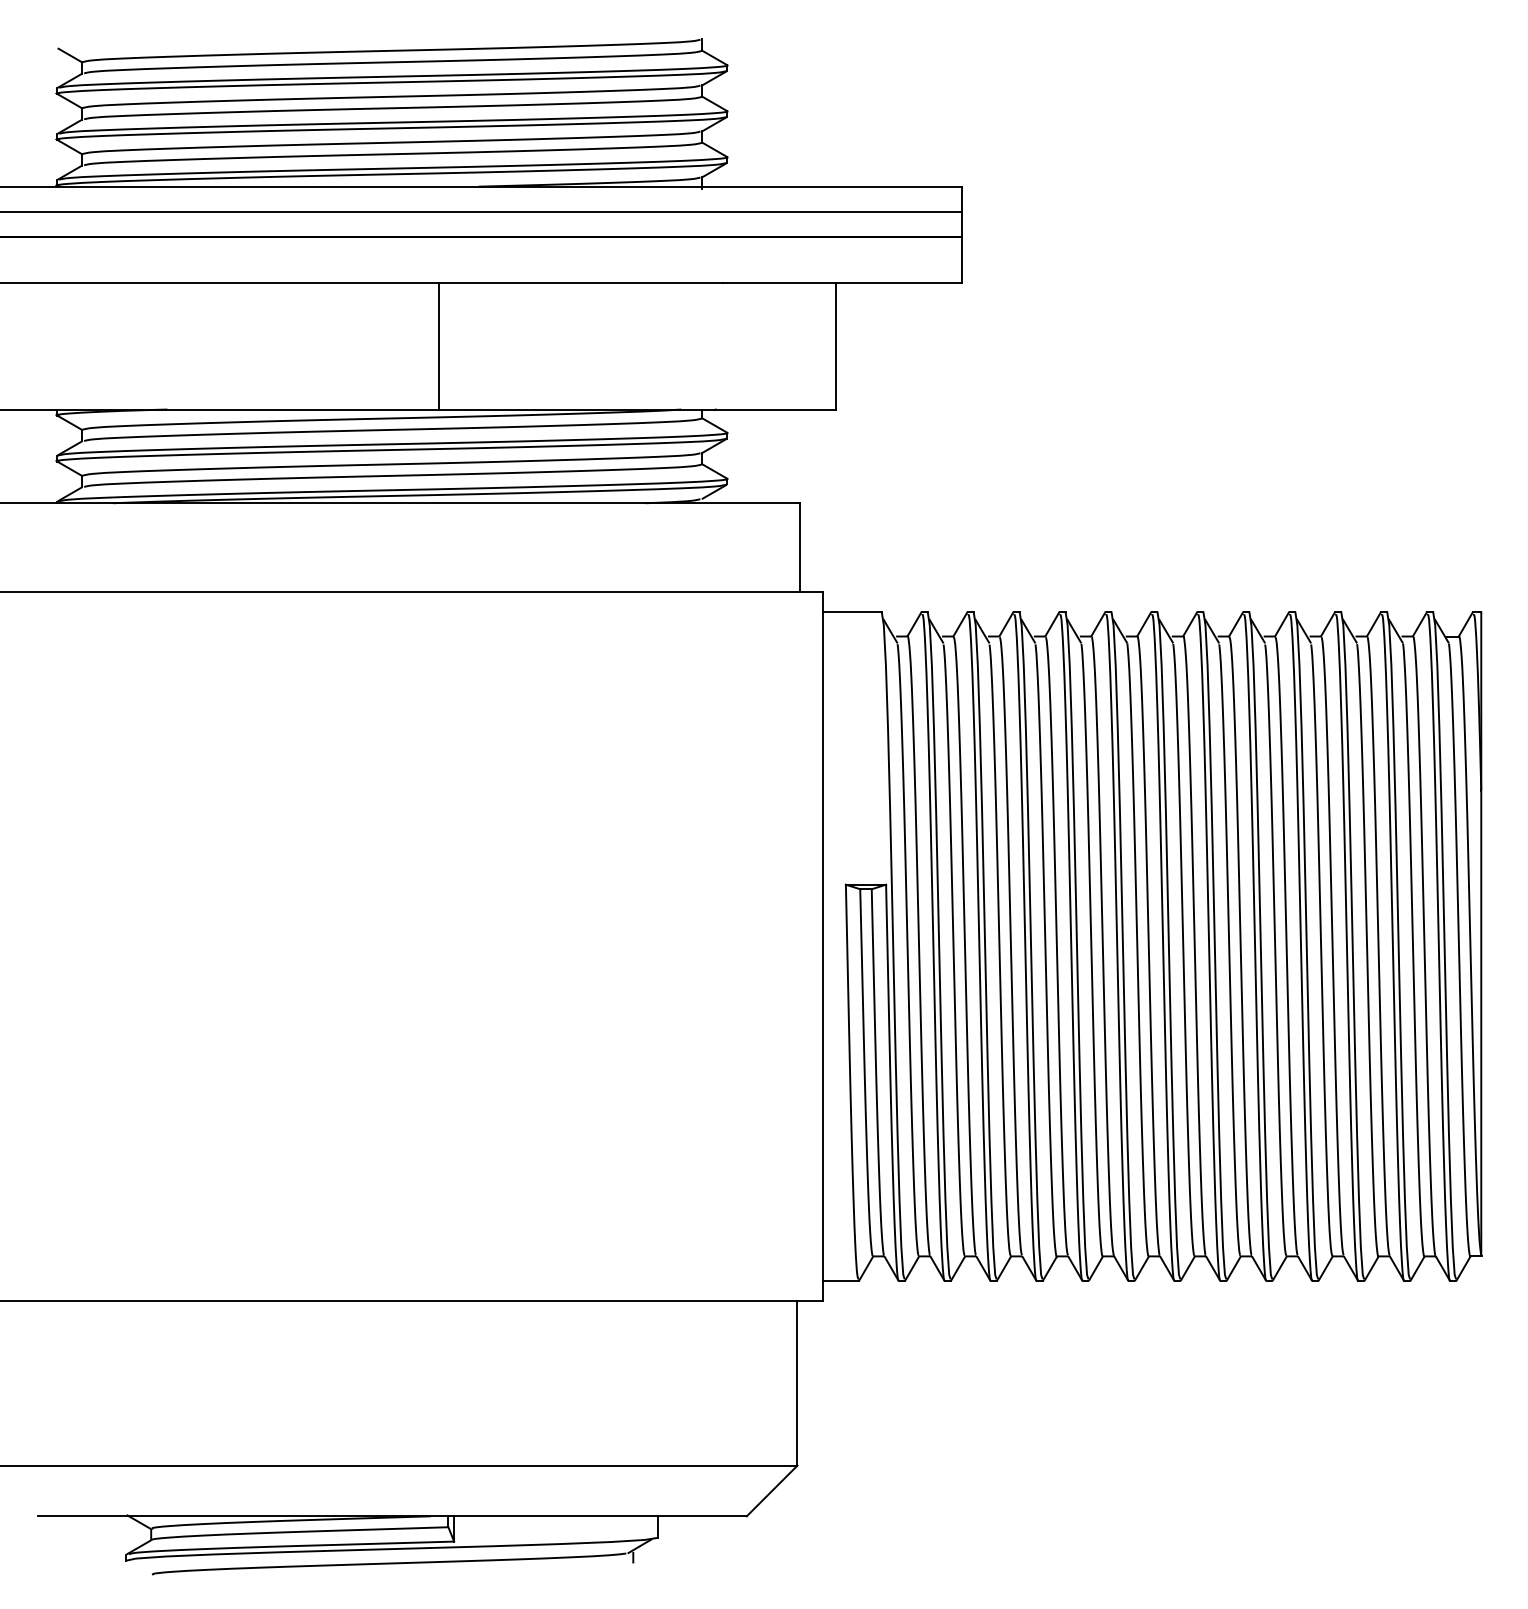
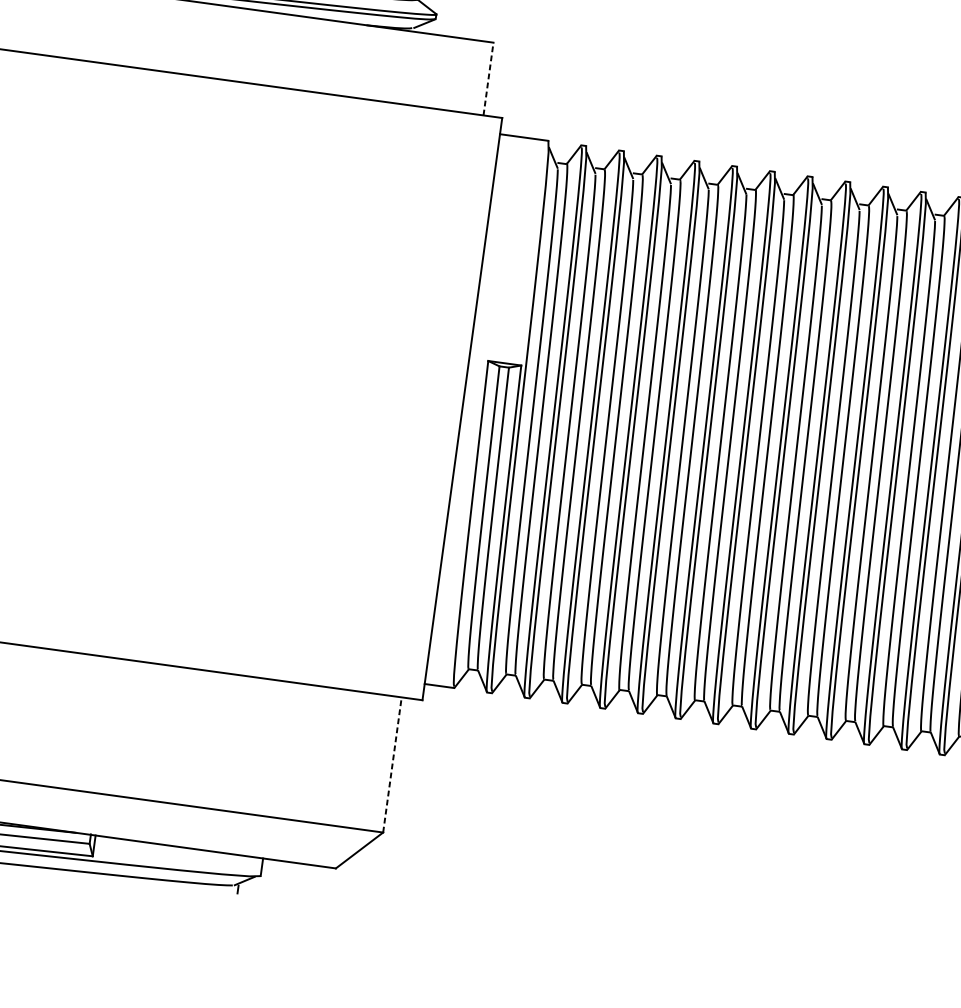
line: (799, 547) -> (488, 78), solid -> dashed
line: (797, 1382) -> (392, 764), solid -> dashed

